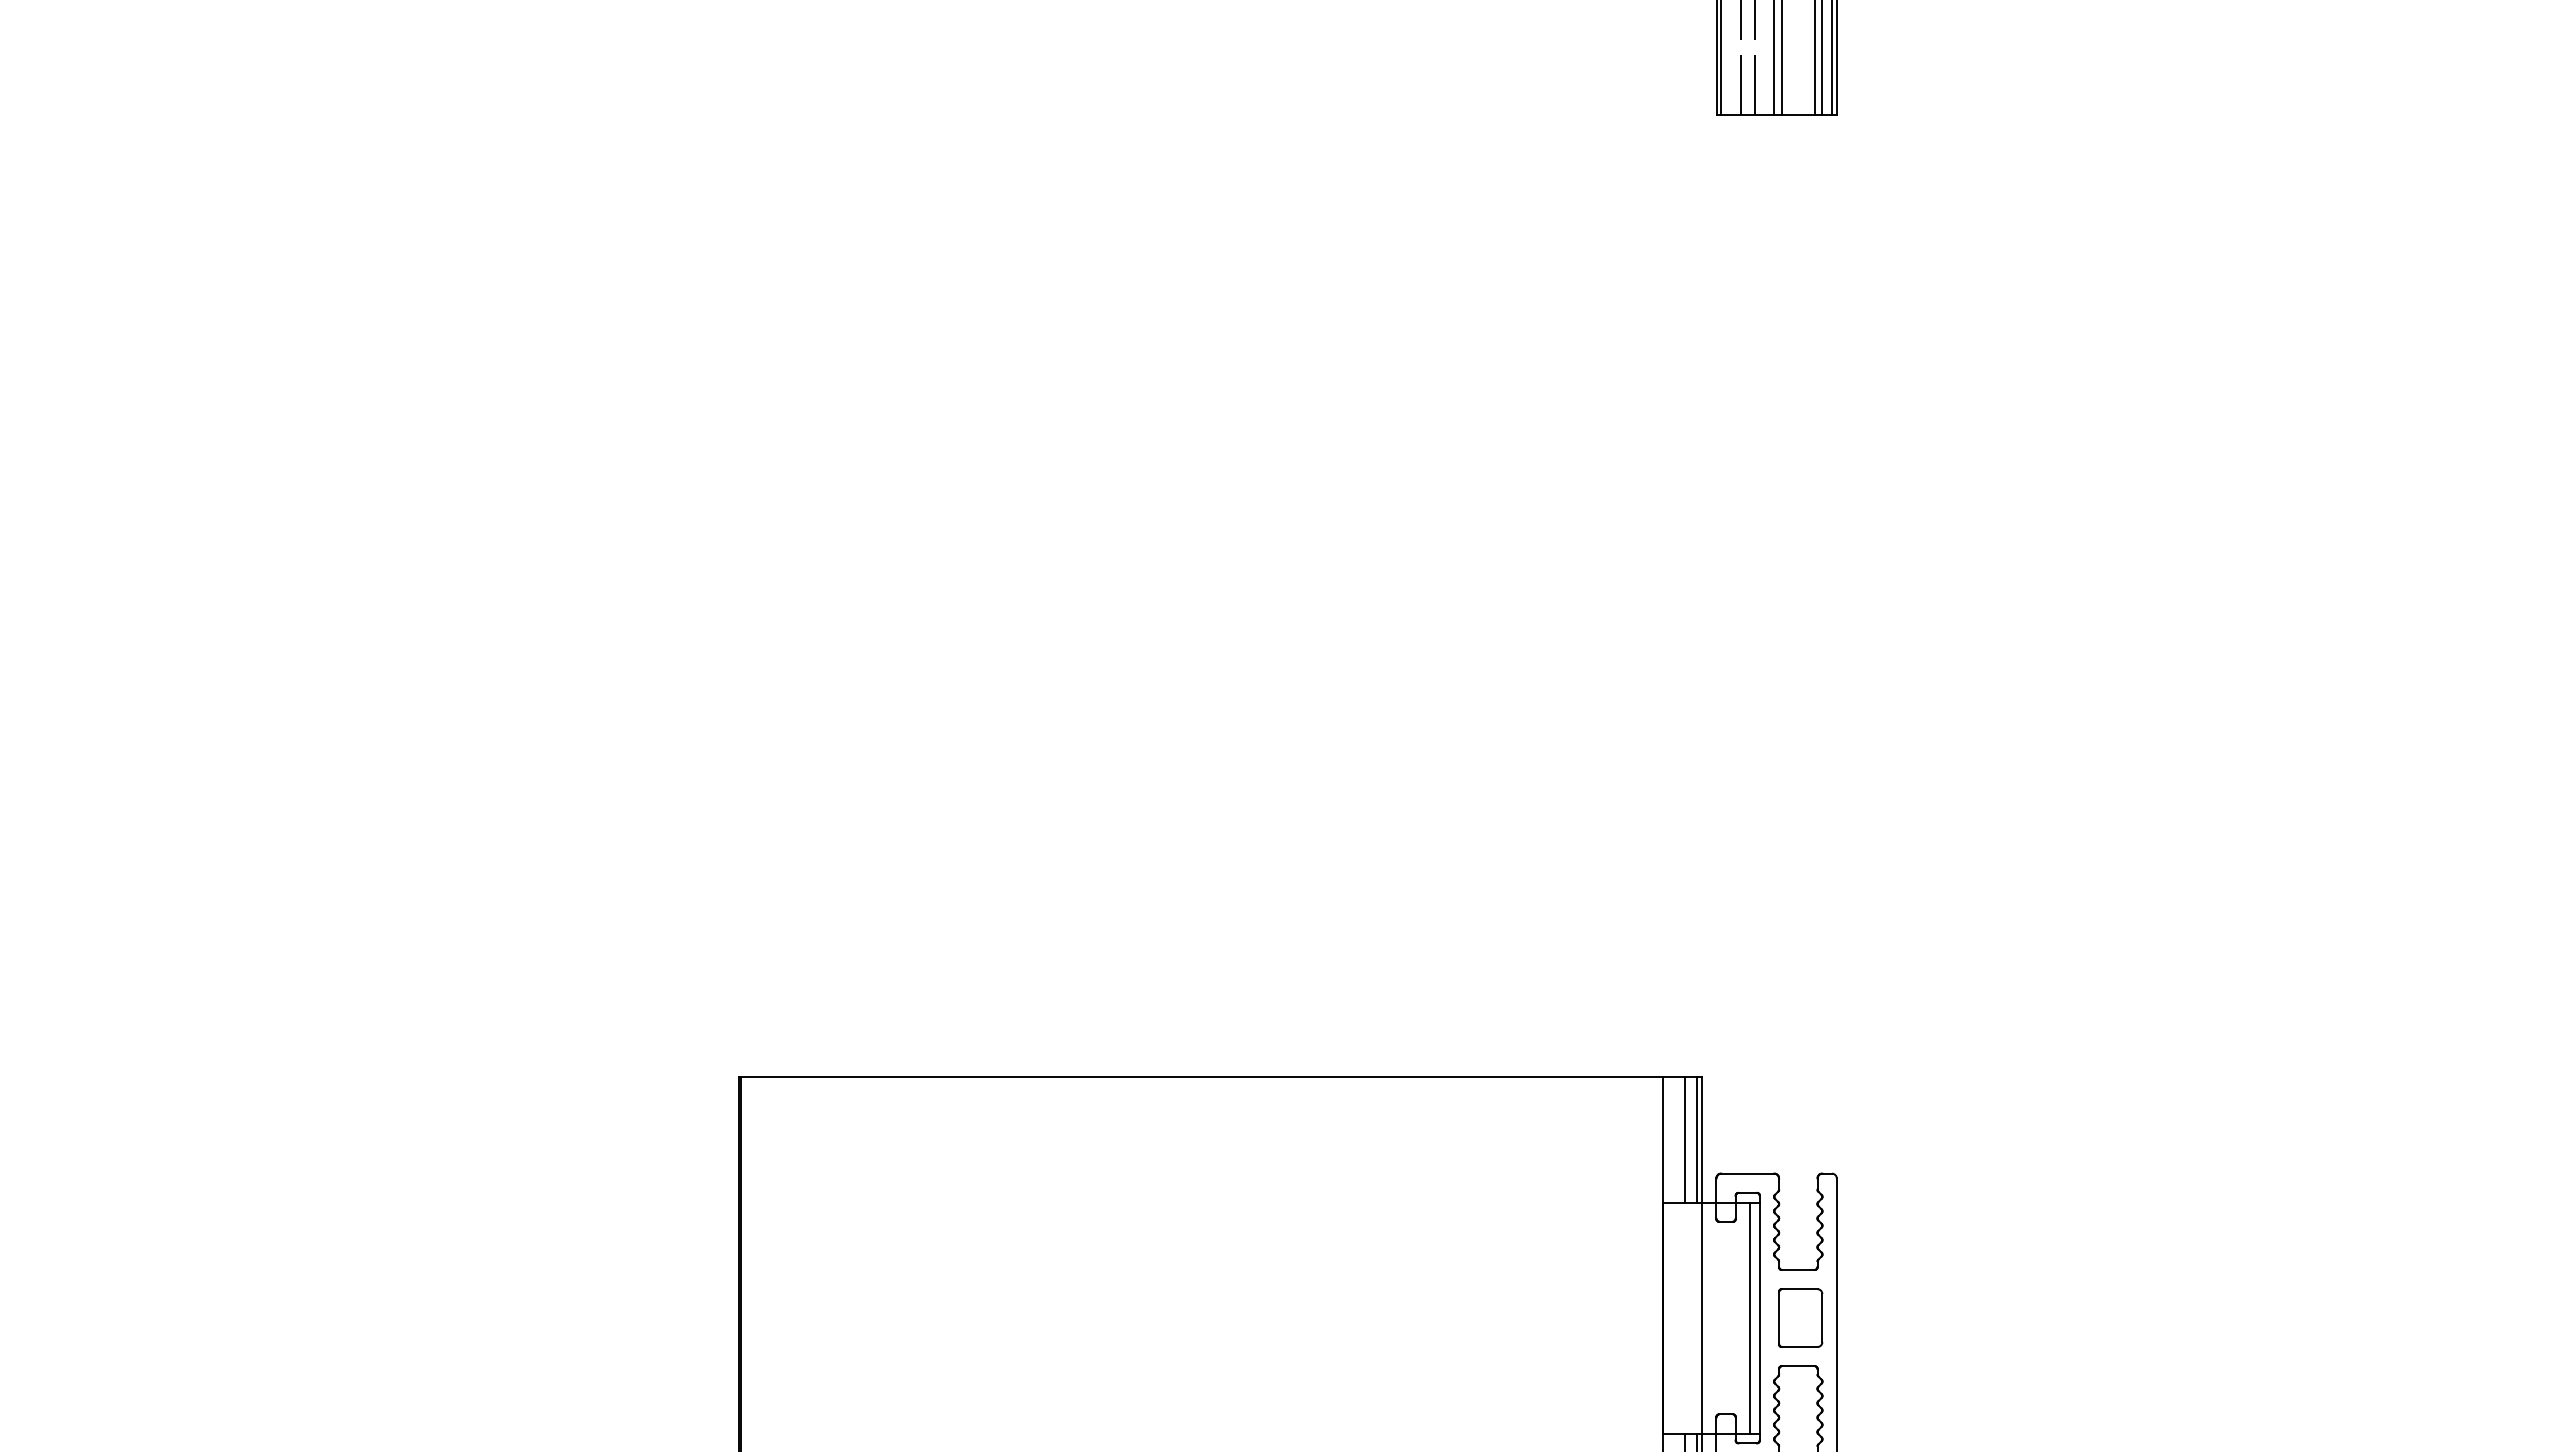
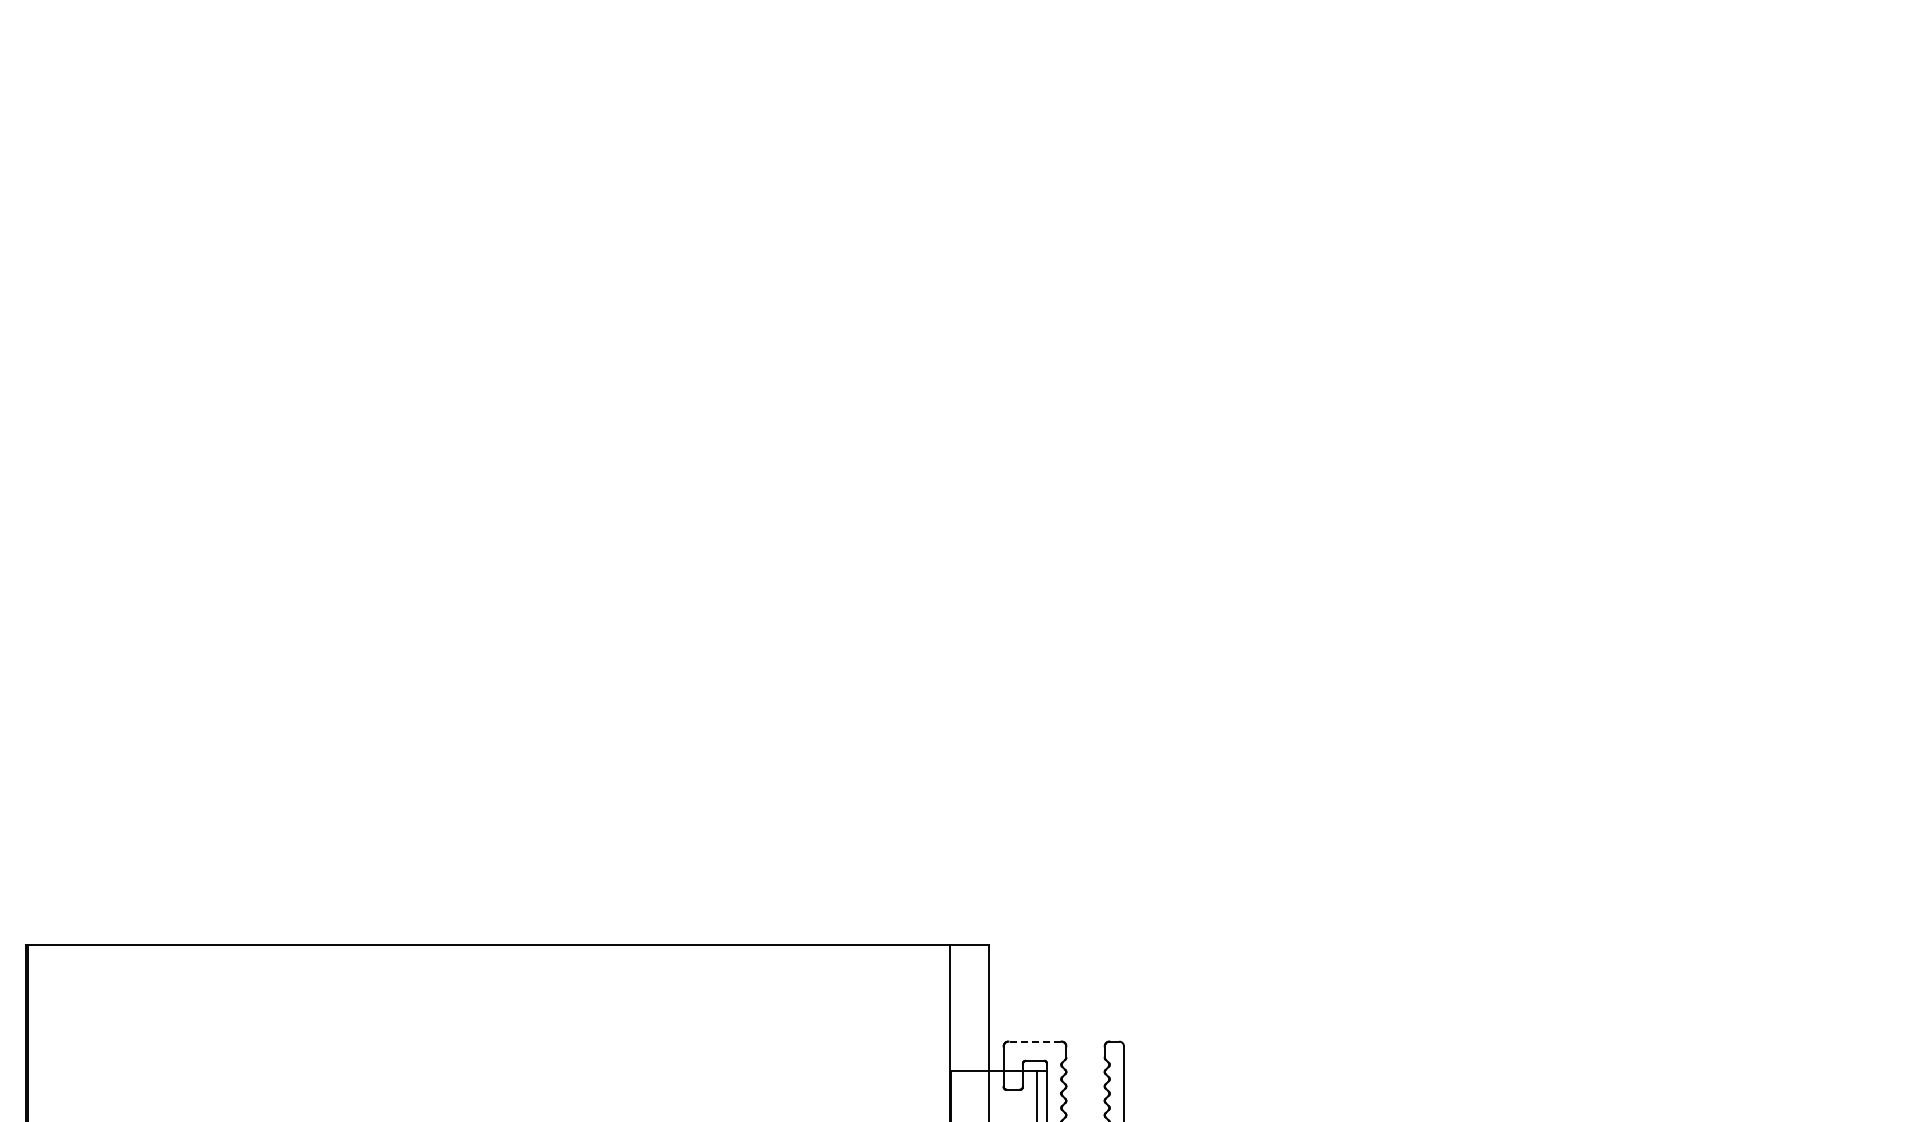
line: (1685, 1139) -> (972, 1007), removed
line: (1697, 1139) -> (984, 1007), removed
line: (1747, 1173) -> (1034, 1041), solid -> dashed

